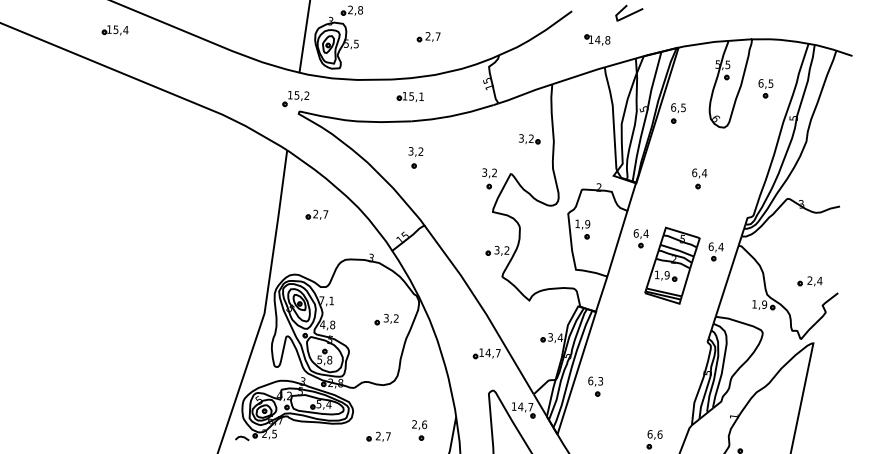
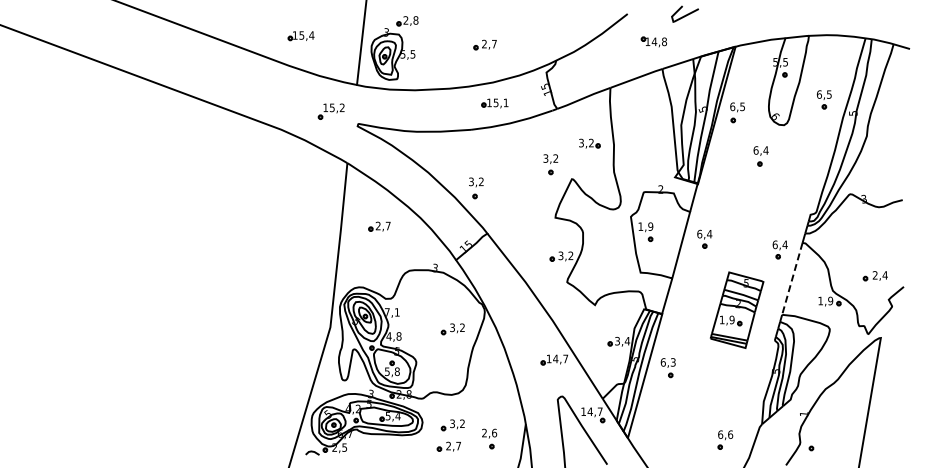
part: (114, 30) -> (300, 36), moved
part: (764, 88) -> (823, 99), moved
part: (410, 96) -> (494, 103), moved
part: (295, 98) -> (330, 111), moved
part: (415, 158) -> (476, 188), moved
part: (489, 178) -> (550, 164), moved
part: (698, 179) -> (760, 156), moved
part: (671, 264) -> (736, 309), moved
line: (727, 281) -> (792, 279), solid -> dashed
part: (594, 387) -> (667, 368), moved
part: (382, 415) -> (452, 425), added

